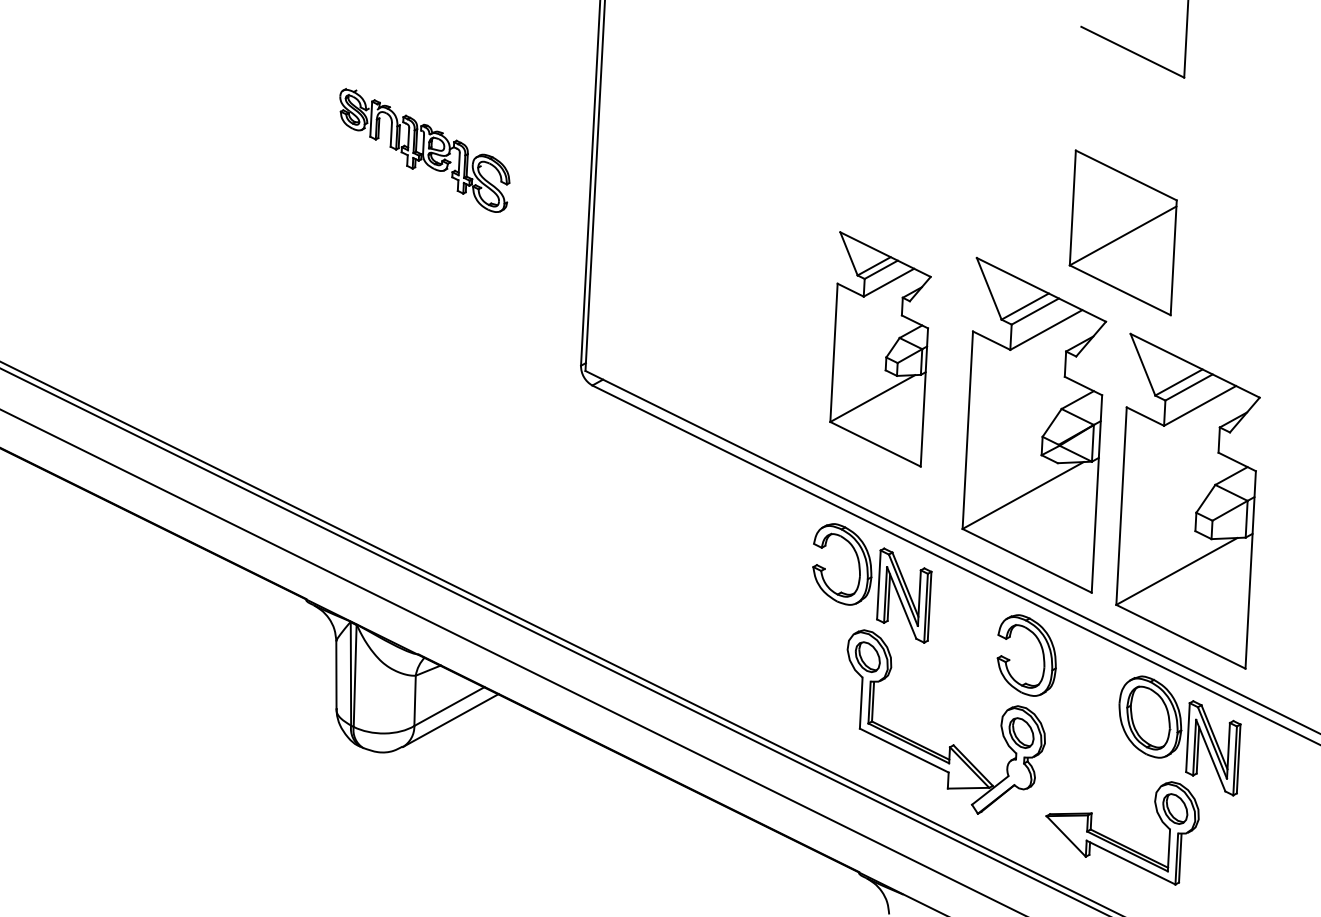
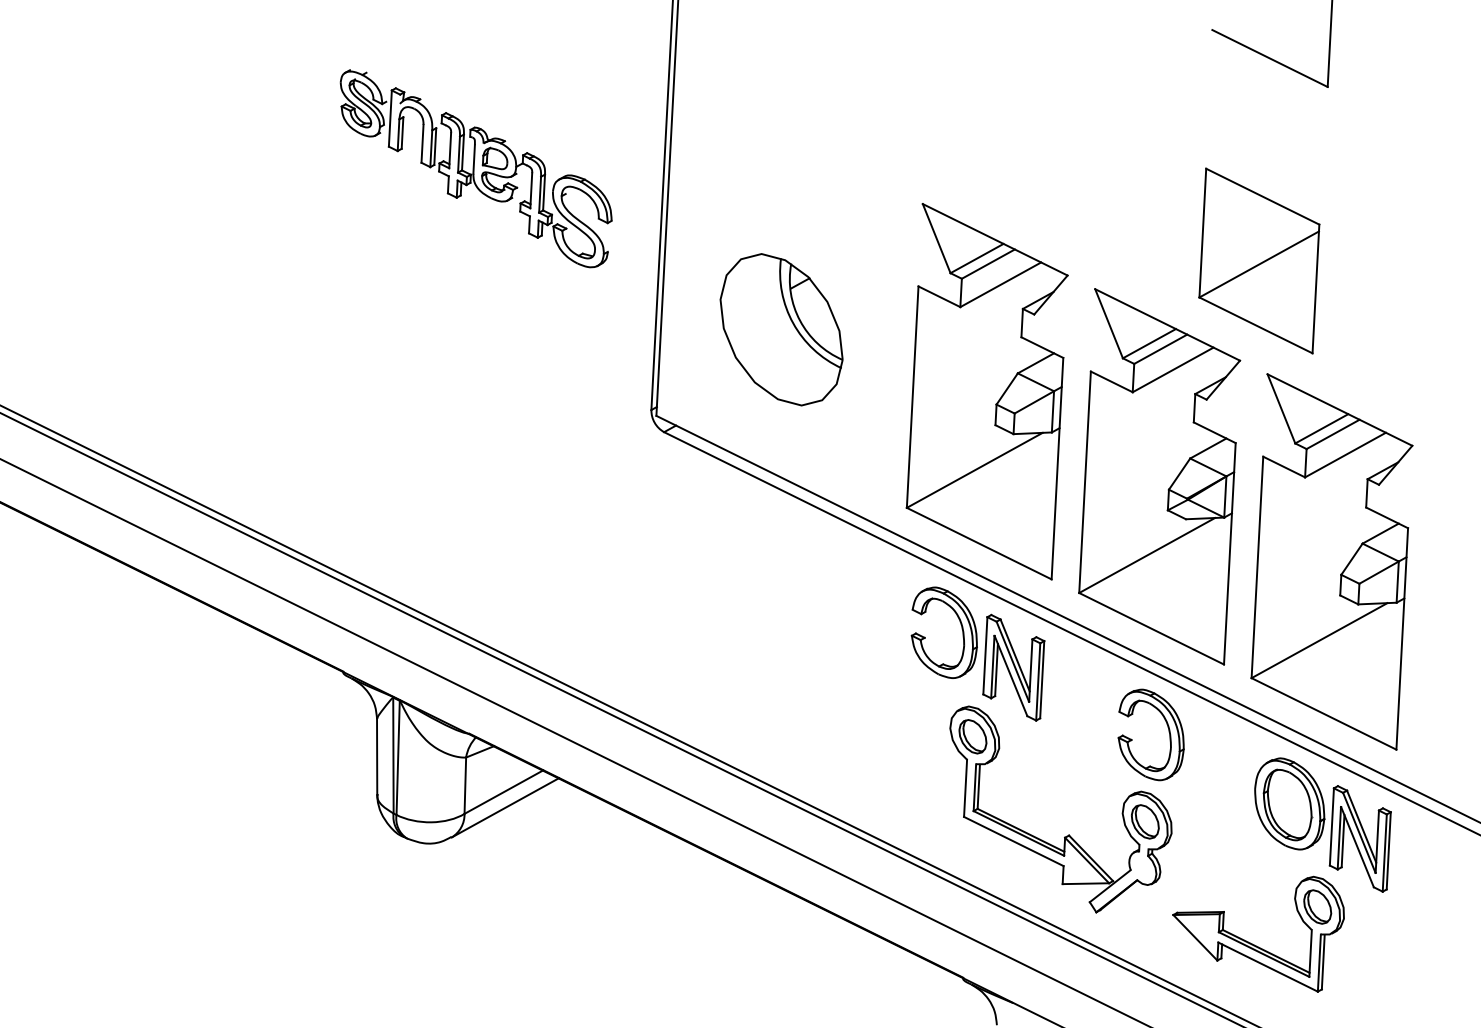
part: (424, 150) -> (475, 168), size x1.43
part: (696, 293) -> (780, 329), added
part: (880, 349) -> (987, 391), size x1.43

